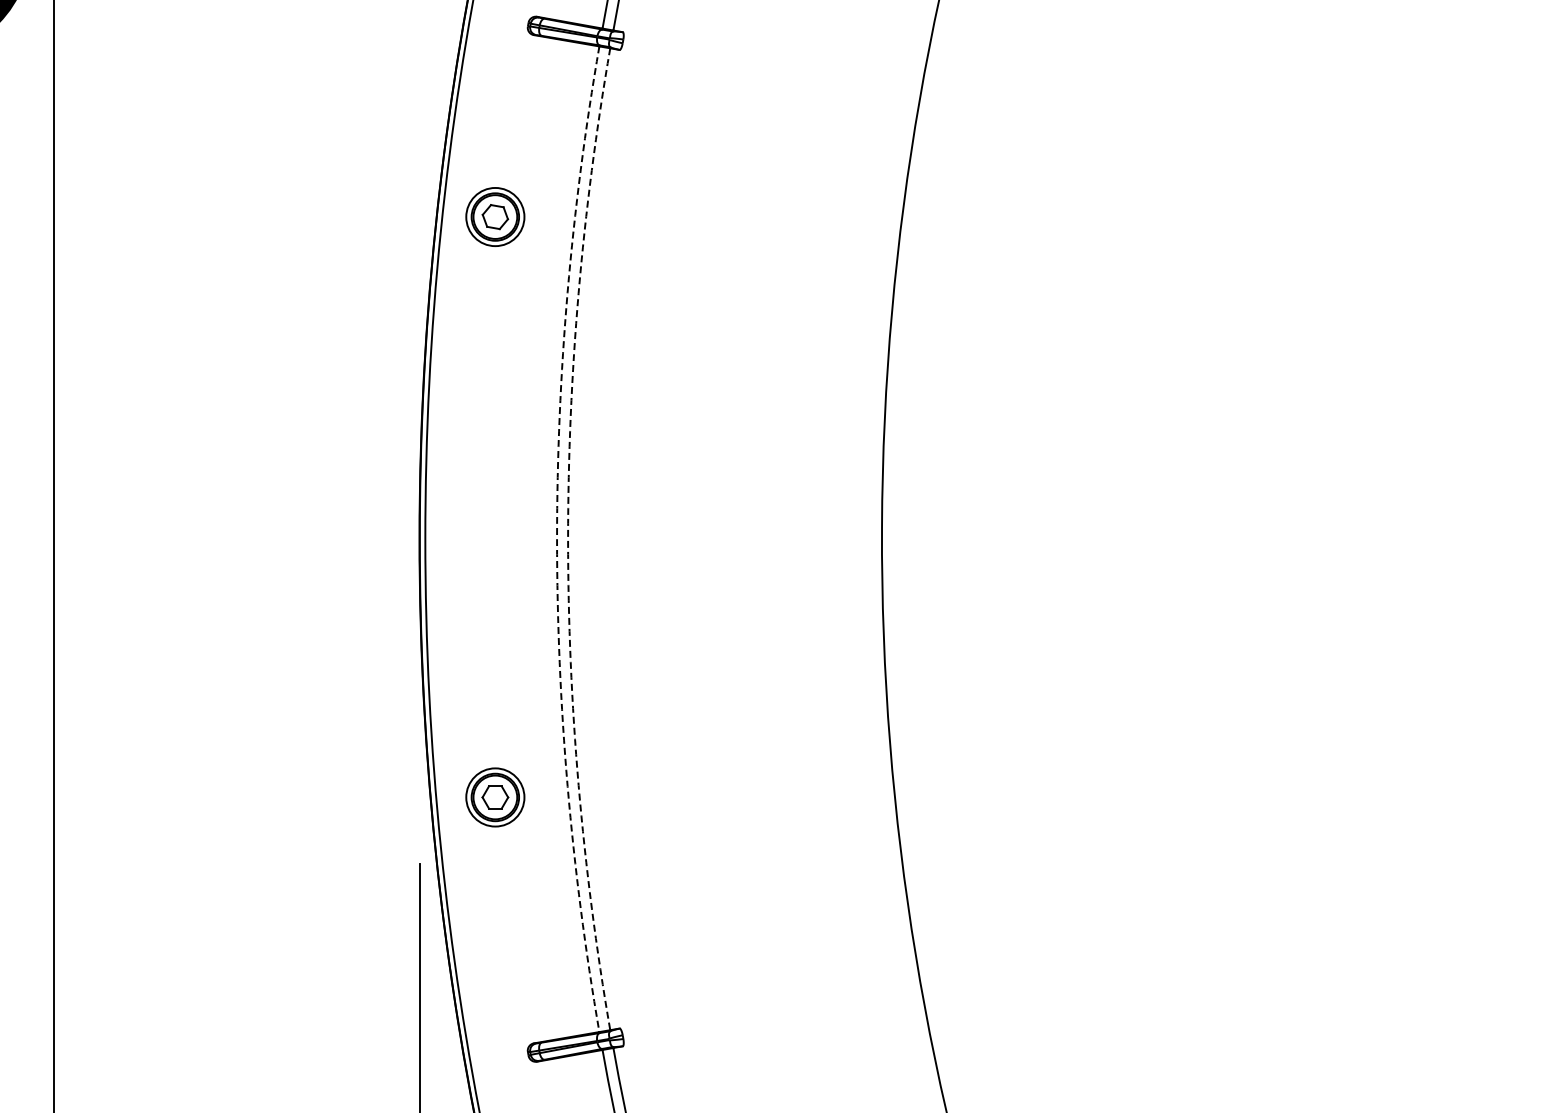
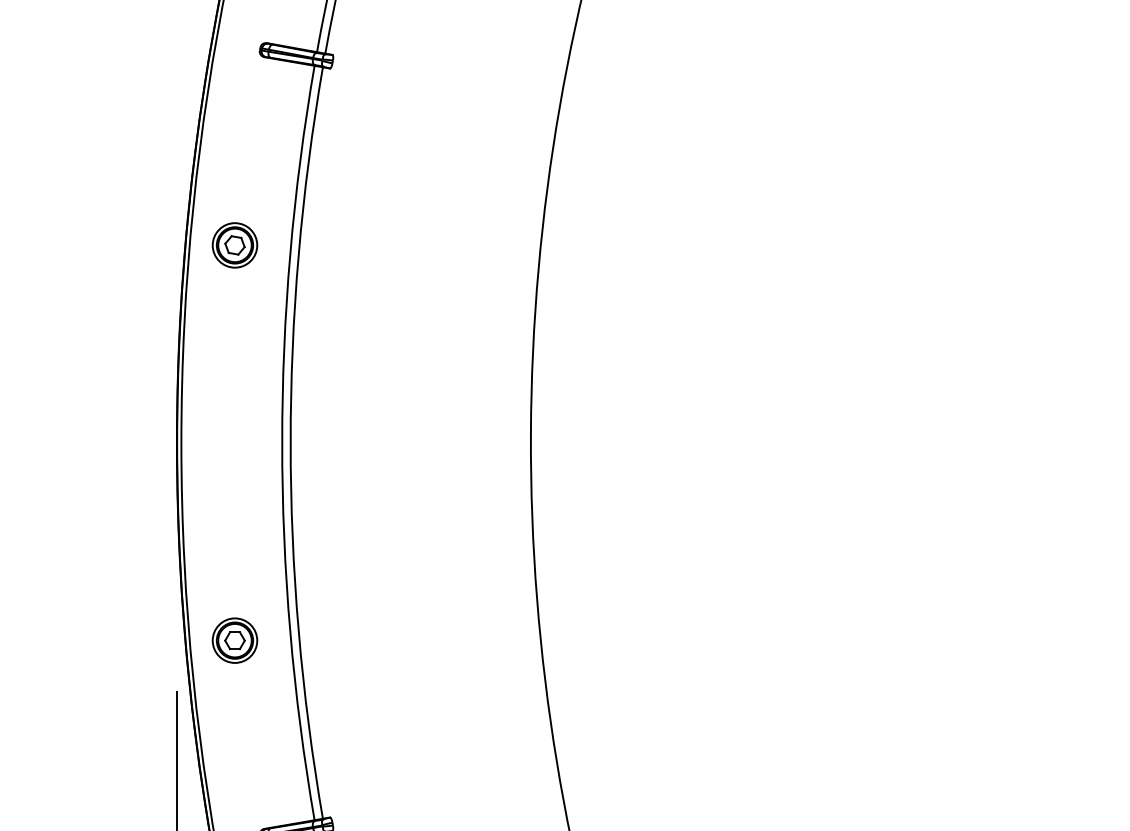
part: (495, 216) -> (235, 244), moved
arc: (557, 539) -> (282, 443), dashed -> solid
arc: (568, 539) -> (290, 443), dashed -> solid

